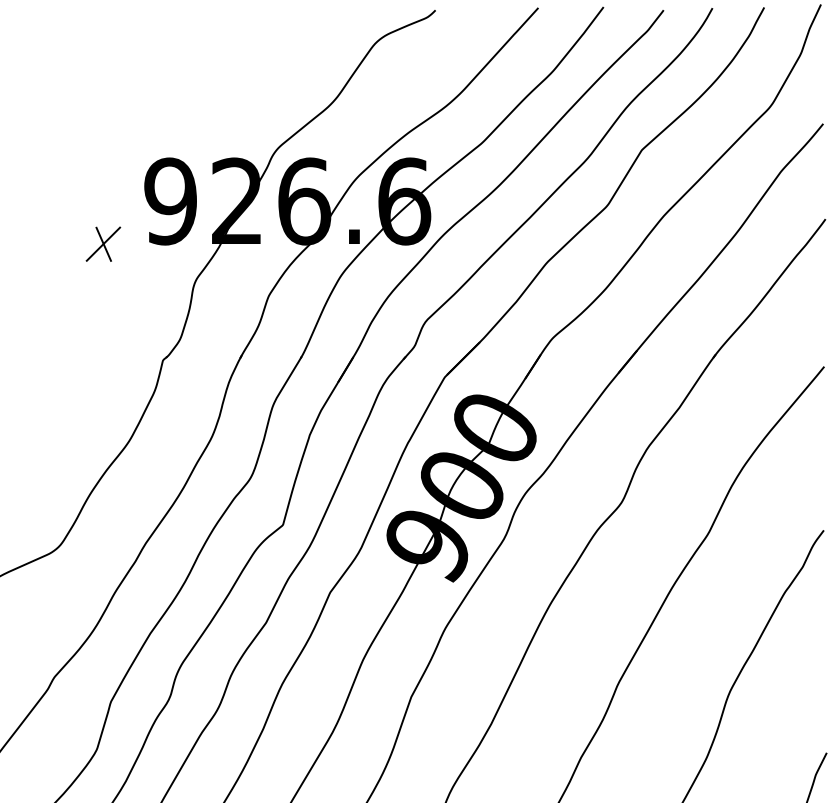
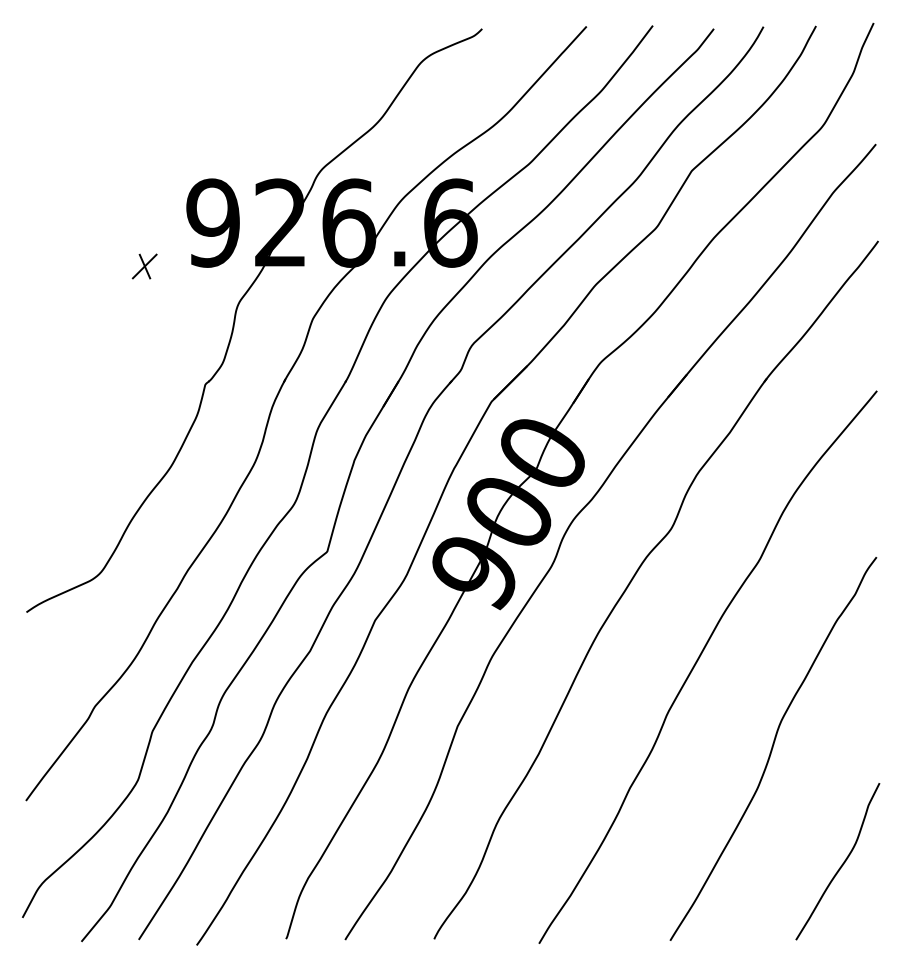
part: (103, 244) -> (144, 266), size x0.7

